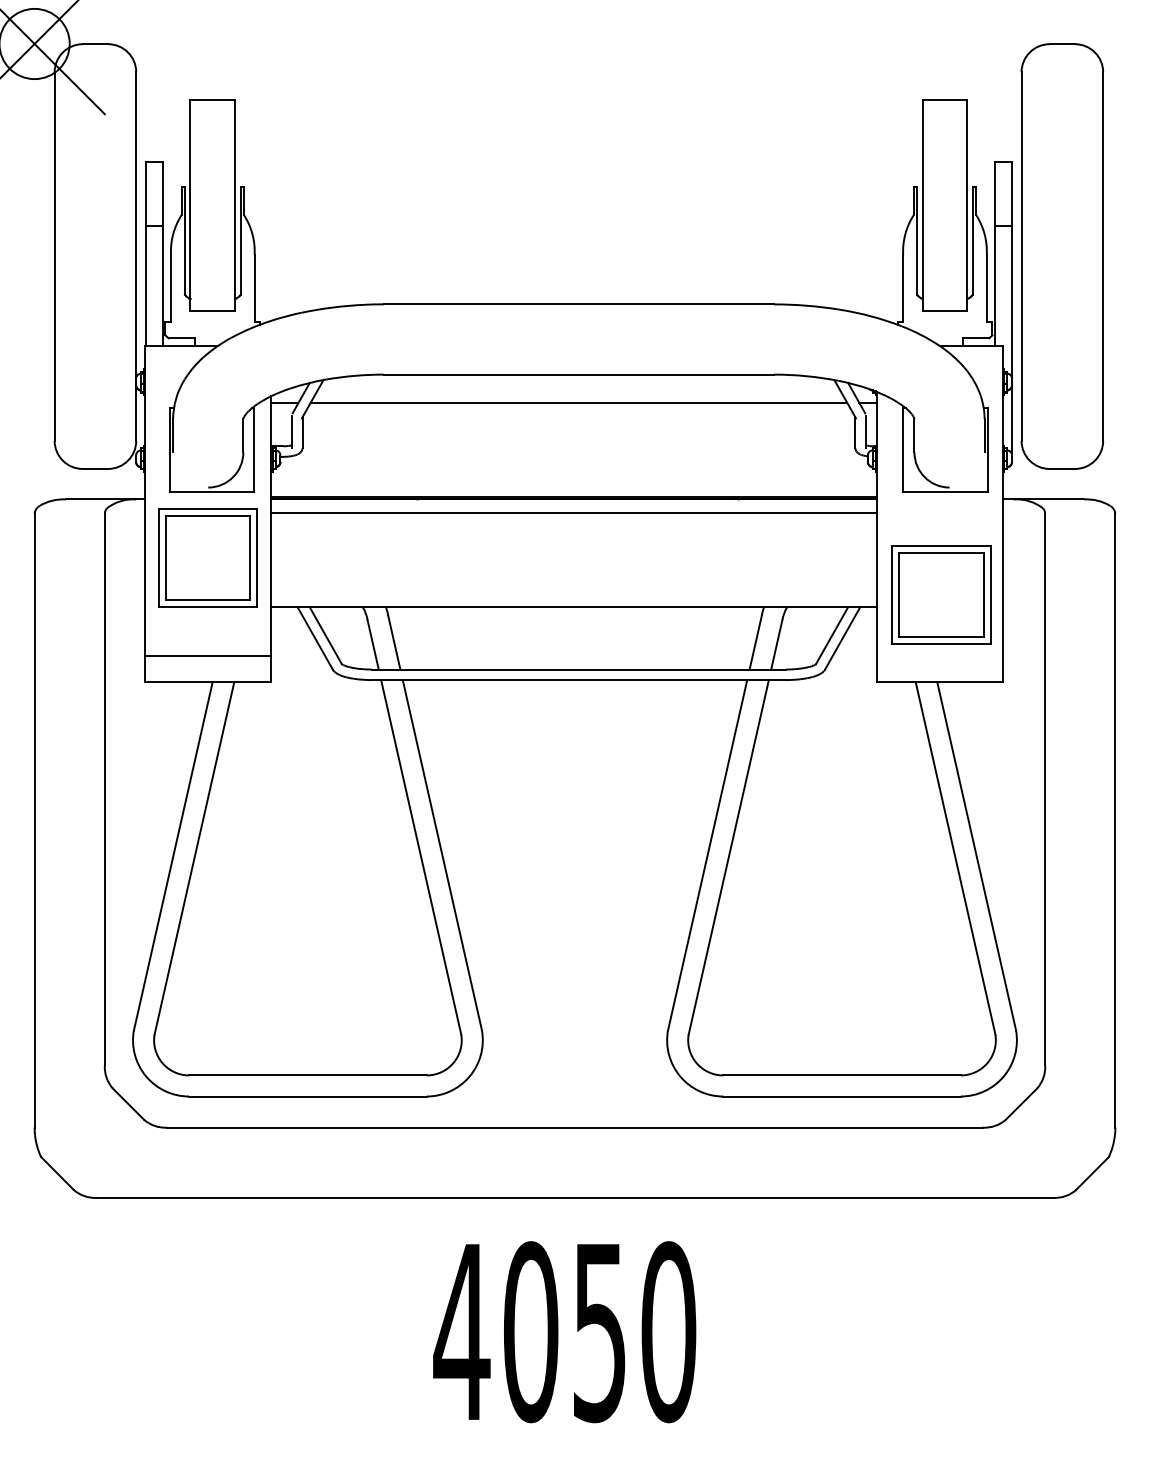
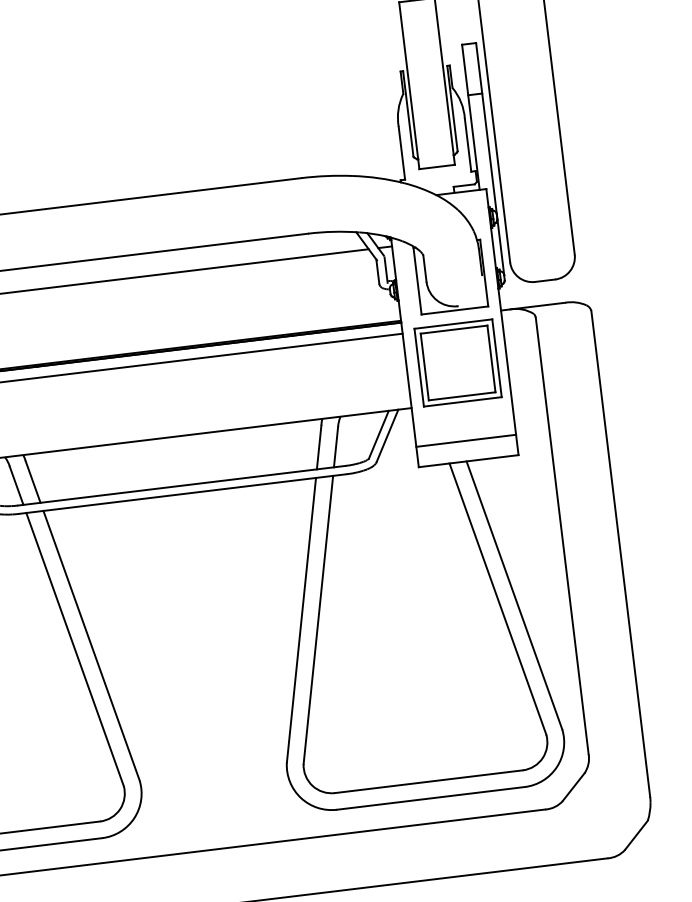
part: (941, 594) -> (457, 362), moved
line: (939, 656) -> (465, 440), added

